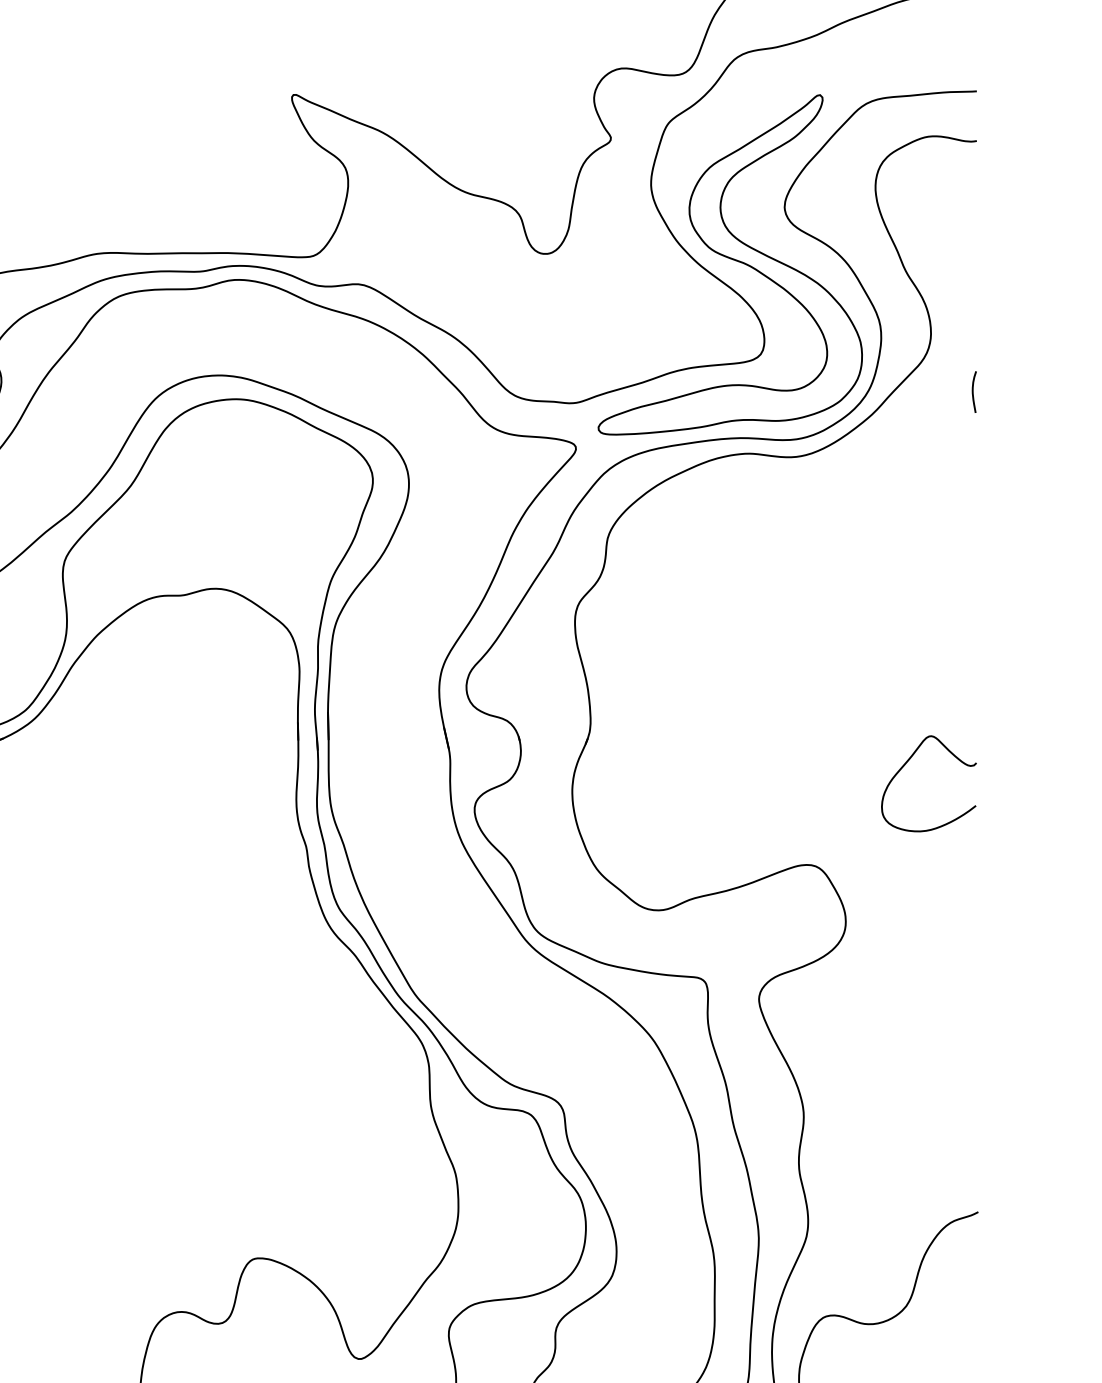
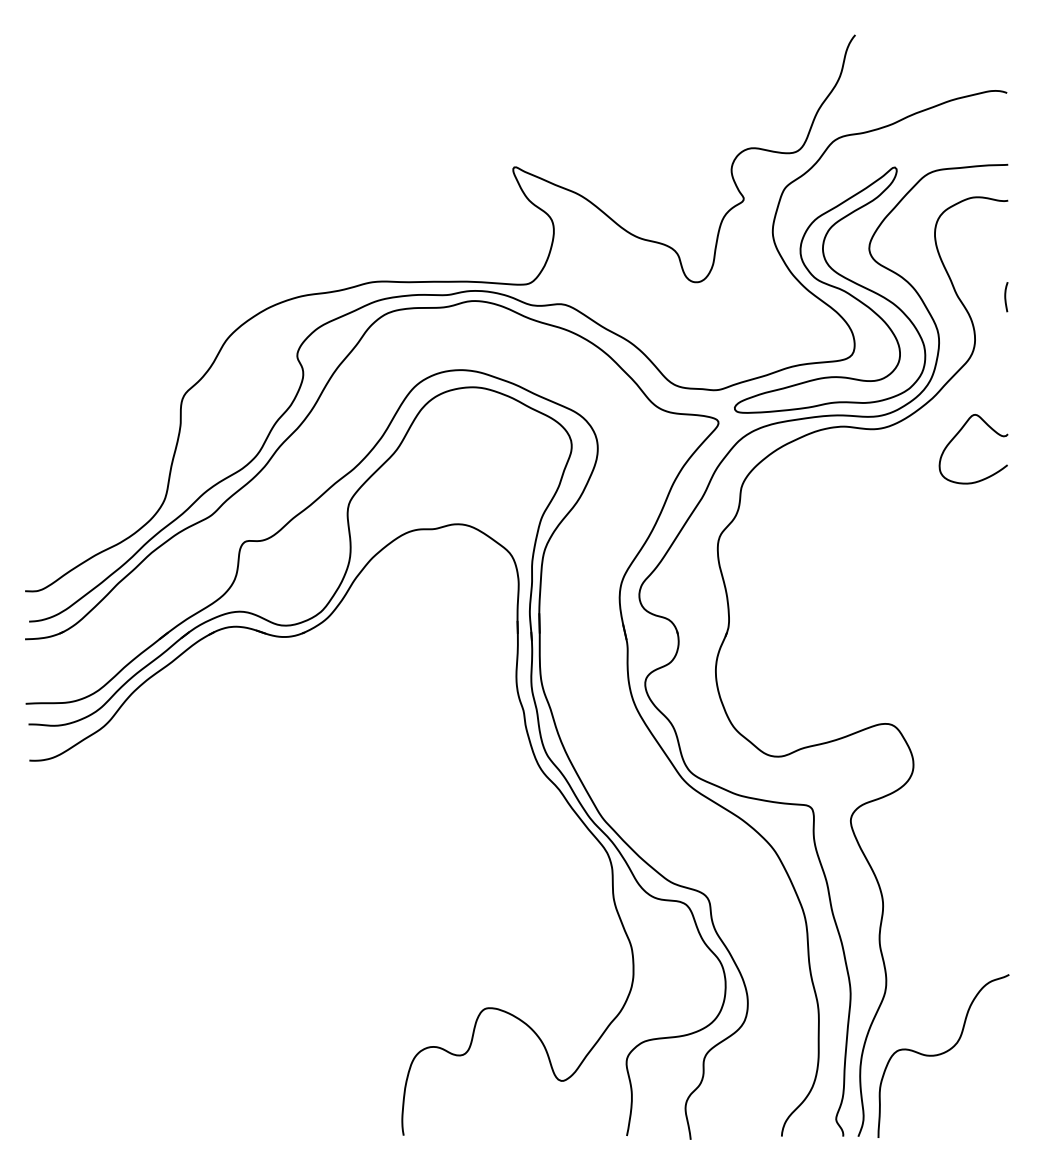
curve: (974, 392) -> (1006, 297), moved
curve: (906, 764) -> (957, 435), moved

